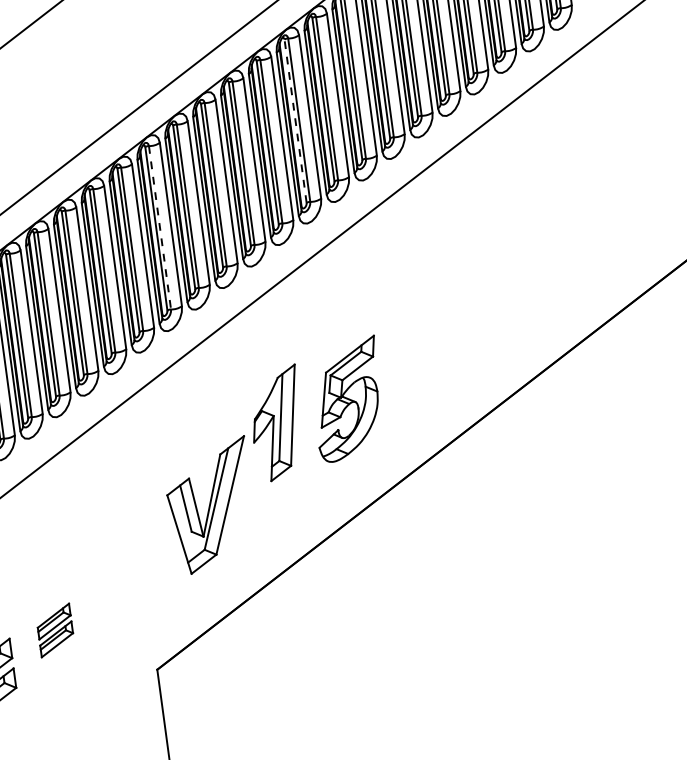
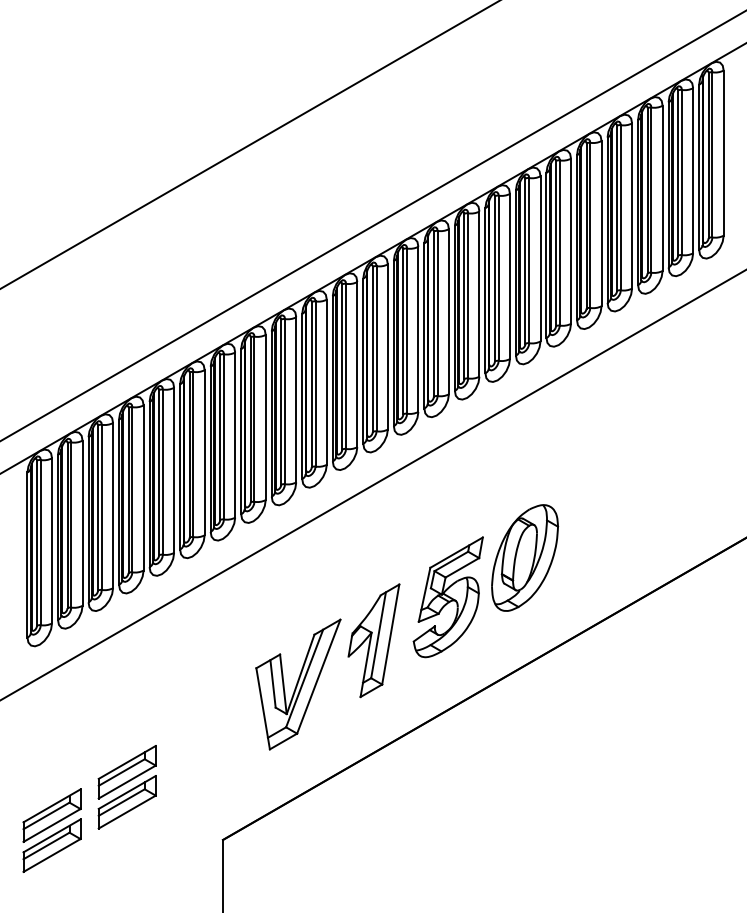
line: (295, 121) -> (433, 314), dashed -> solid
line: (160, 227) -> (285, 401), dashed -> solid
part: (418, 349) -> (525, 557), added
part: (276, 423) -> (373, 640), moved
part: (54, 630) -> (126, 787), size x1.67

